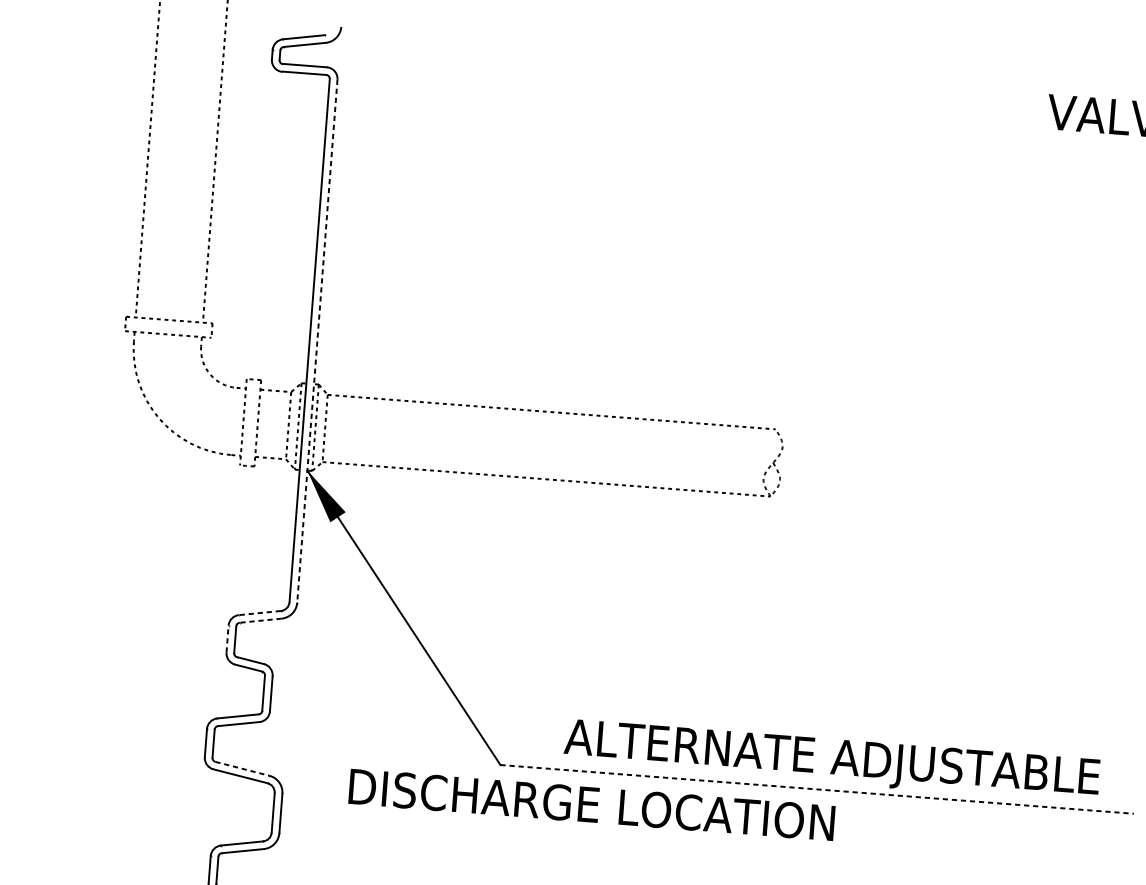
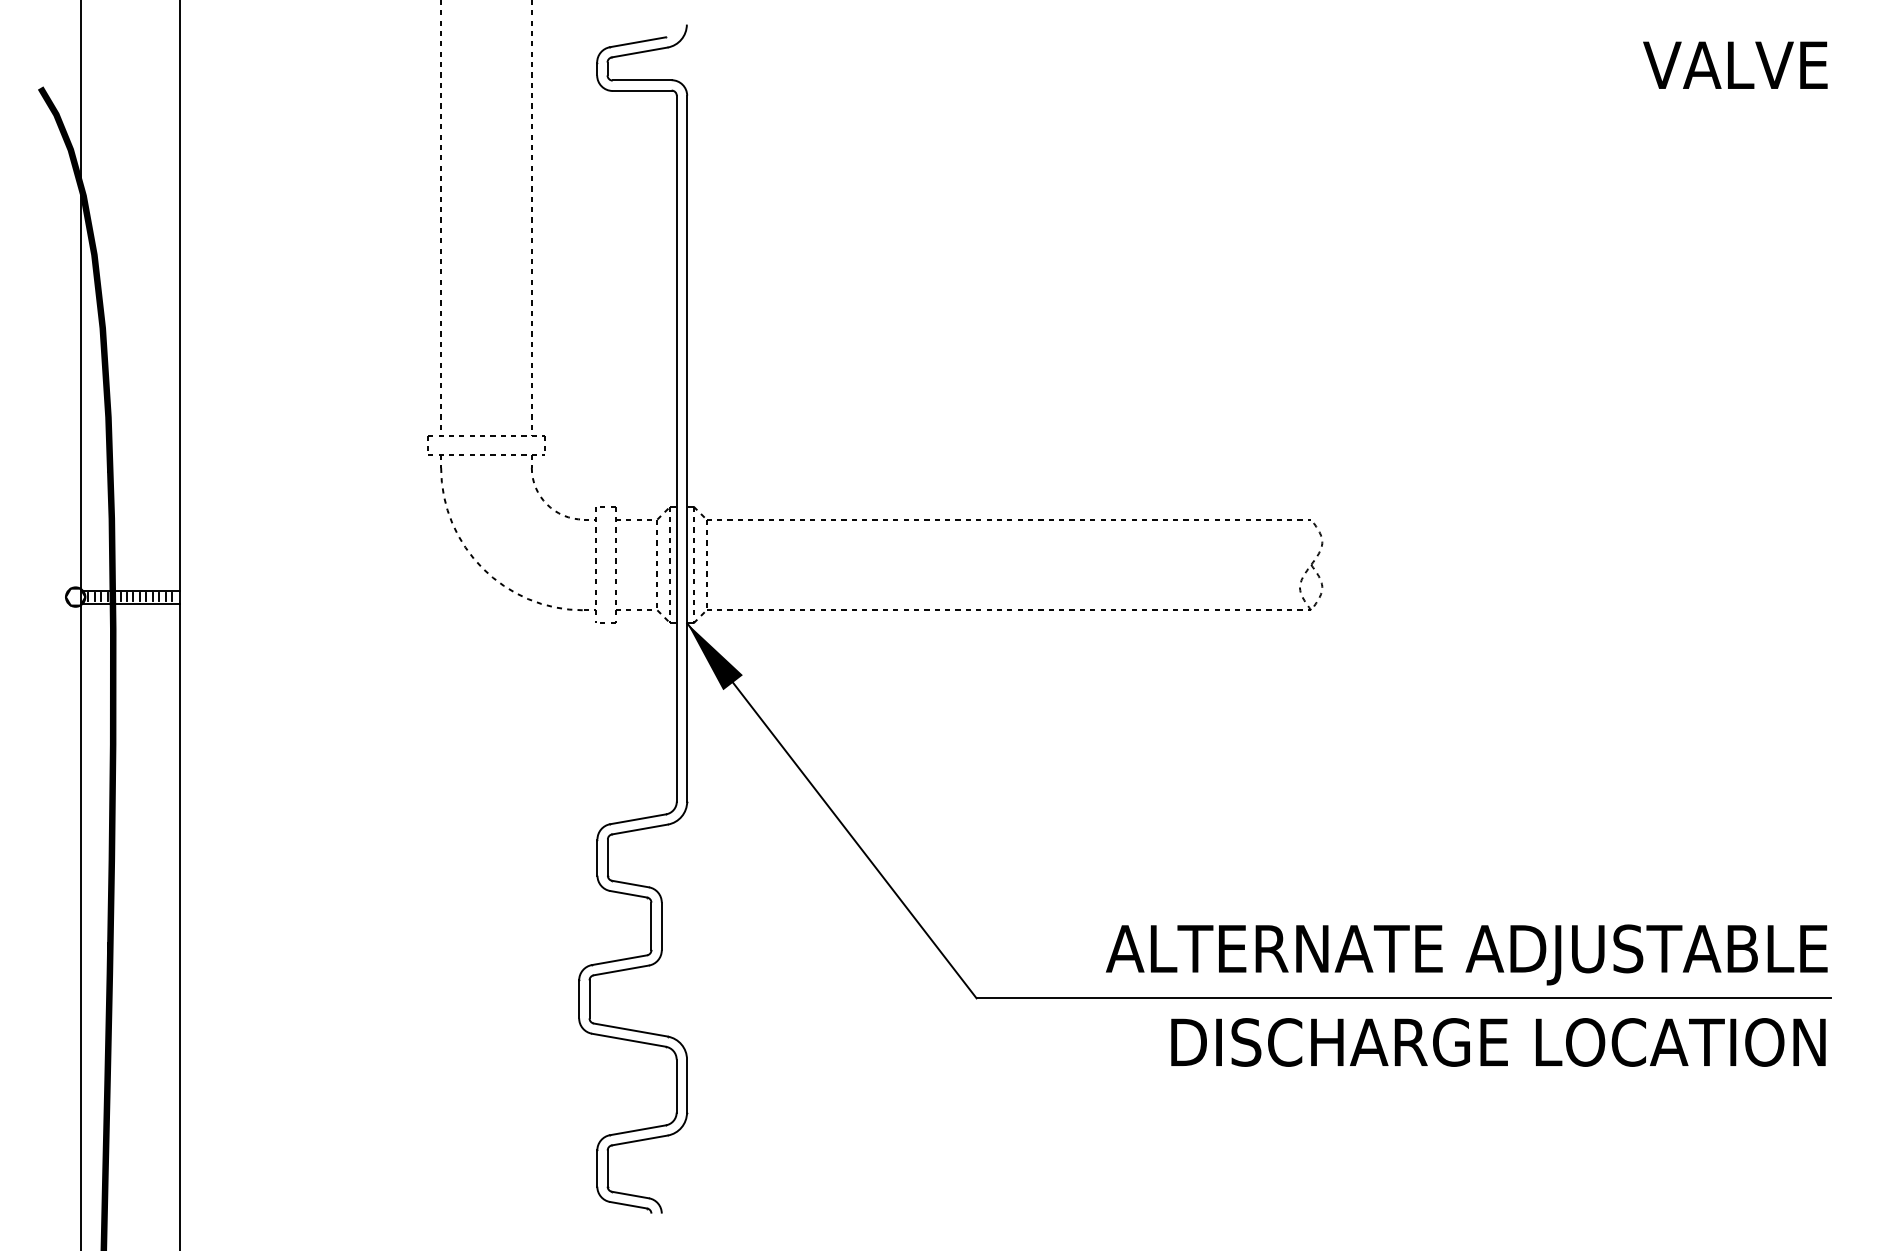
line: (317, 341) -> (687, 448), dashed -> solid
line: (259, 613) -> (637, 819), dashed -> solid
line: (260, 620) -> (639, 829), dashed -> solid
line: (227, 639) -> (597, 857), dashed -> solid
text: (831, 760) -> (1466, 954), moved
line: (242, 769) -> (630, 1030), dashed -> solid
line: (817, 789) -> (1404, 998), dashed -> solid
text: (591, 804) -> (1498, 1042), moved

